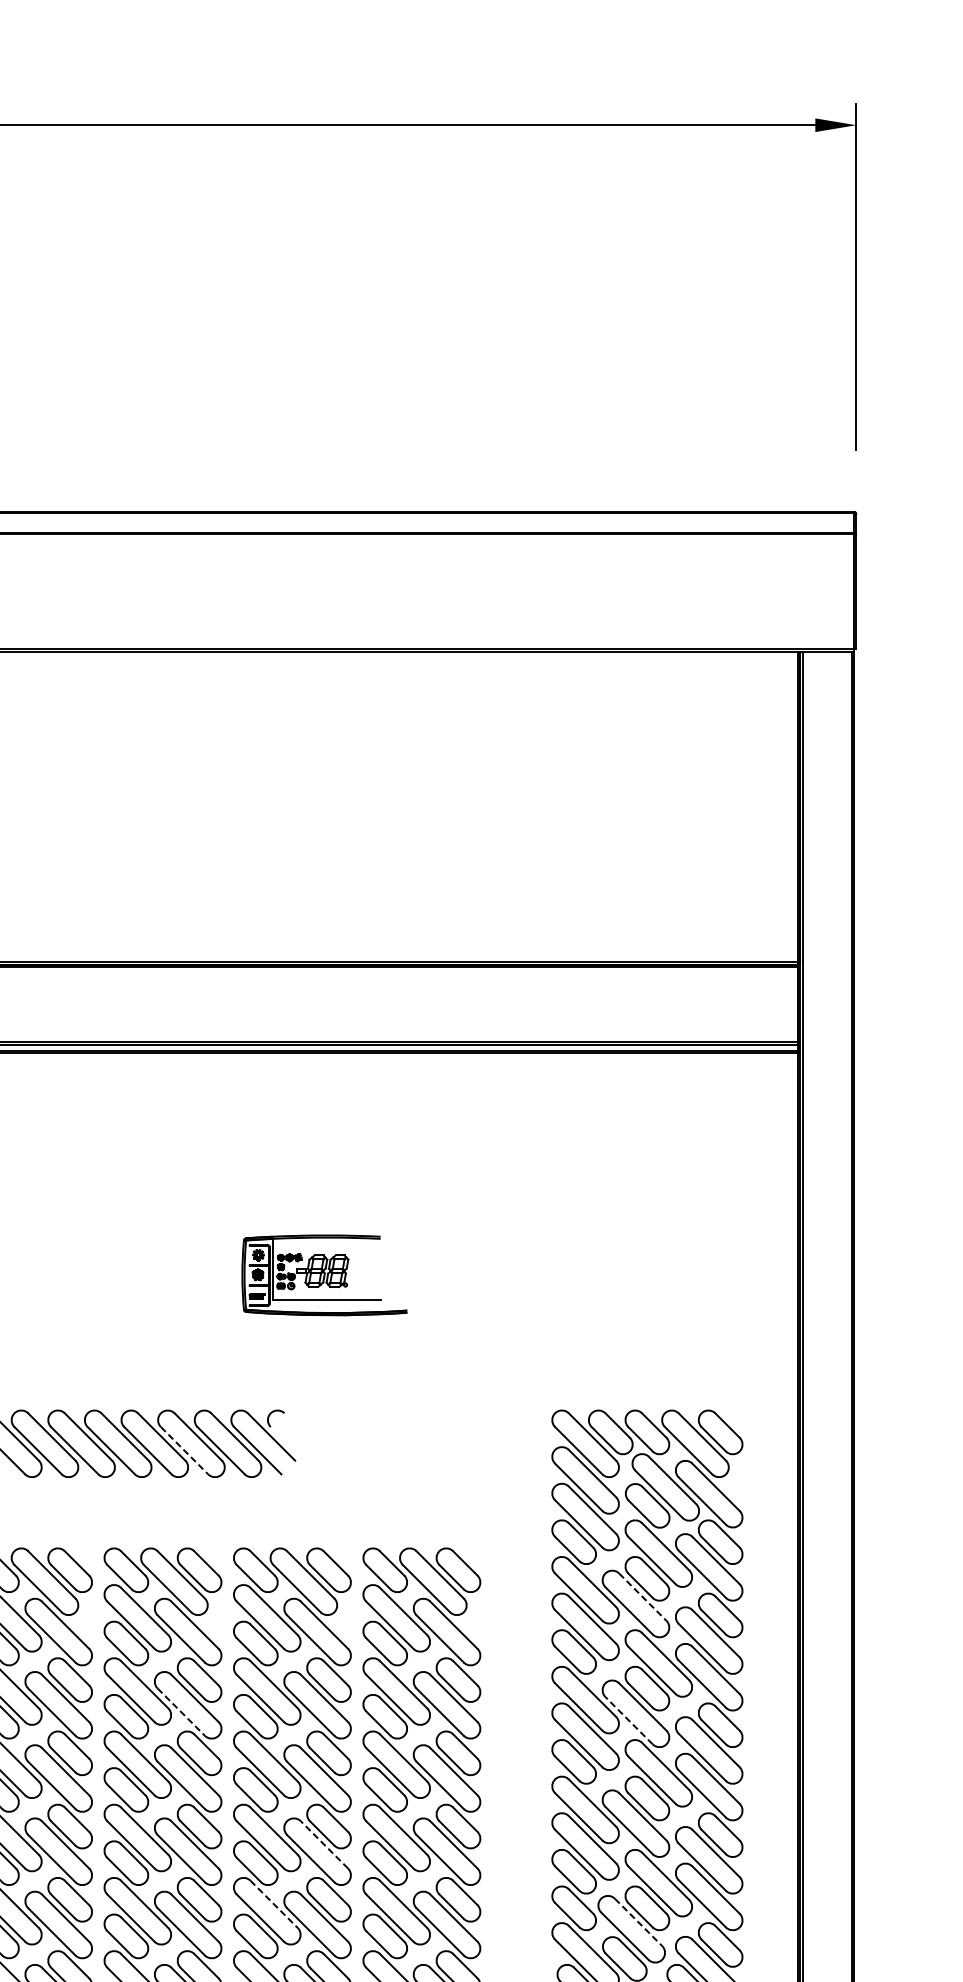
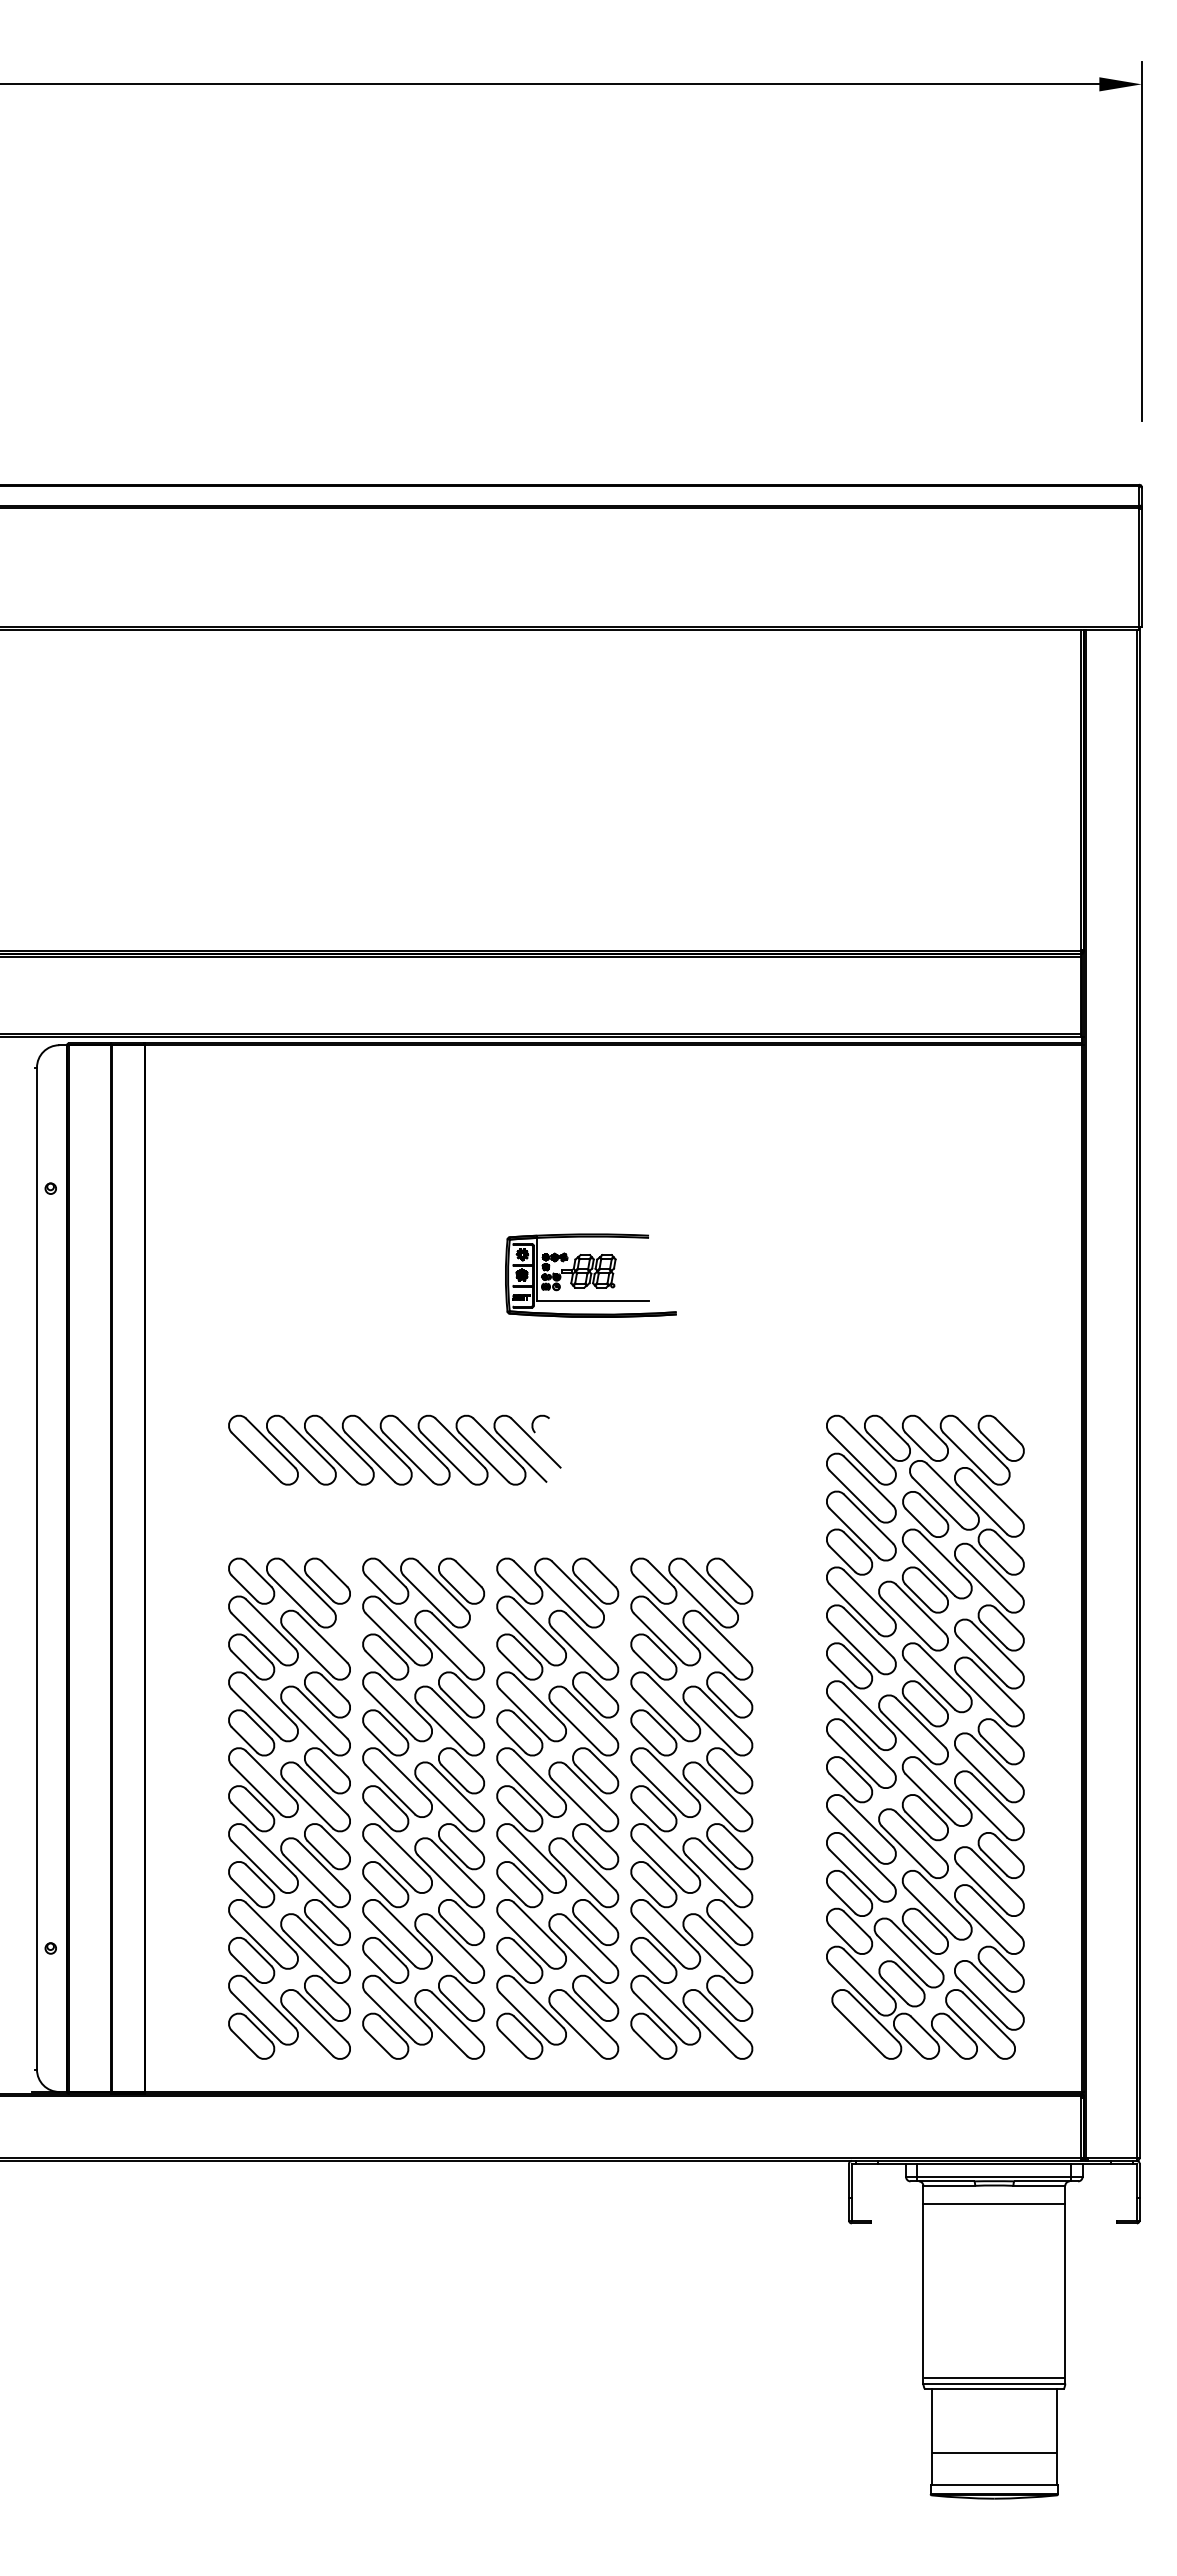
line: (185, 1450) -> (446, 1457), dashed -> solid
line: (642, 1597) -> (920, 1609), dashed -> solid
line: (181, 1712) -> (442, 1728), dashed -> solid
line: (629, 1721) -> (906, 1737), dashed -> solid
line: (324, 1844) -> (590, 1865), dashed -> solid
line: (273, 1904) -> (538, 1927), dashed -> solid
line: (638, 1921) -> (916, 1945), dashed -> solid

